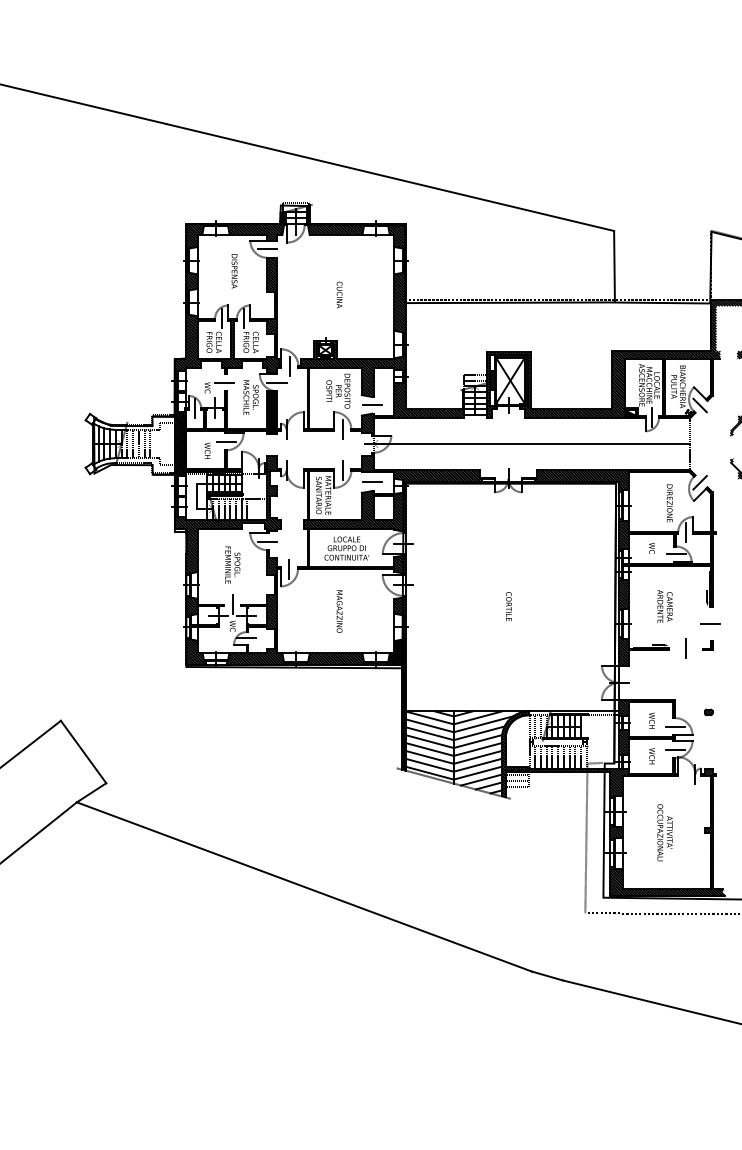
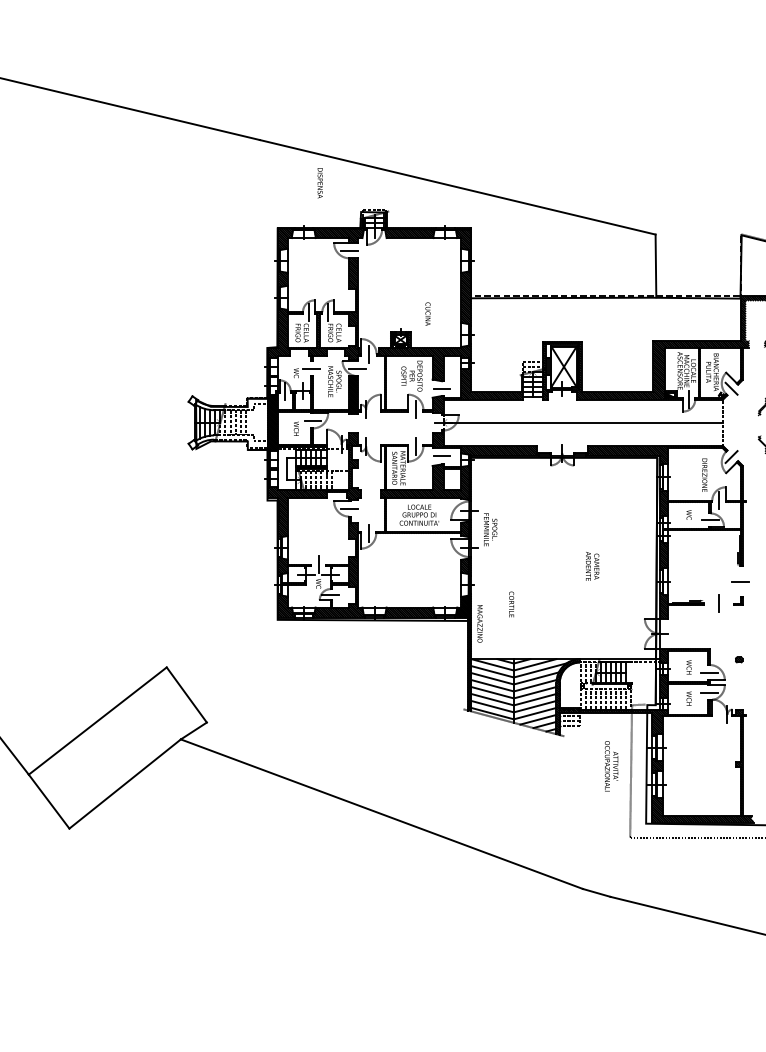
text: (233, 271) -> (319, 183), moved
text: (339, 294) -> (427, 313), moved
text: (232, 564) -> (490, 529), moved
text: (508, 606) -> (511, 604), moved
text: (664, 606) -> (592, 566), moved
text: (339, 611) -> (479, 623), moved
text: (664, 832) -> (611, 766), moved

